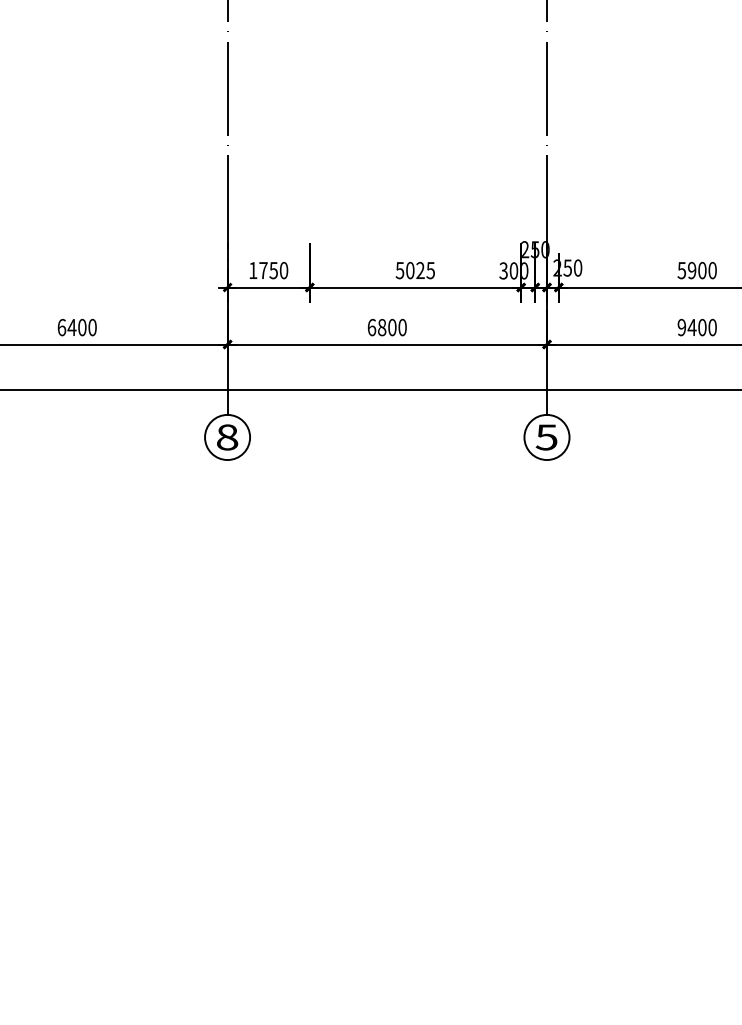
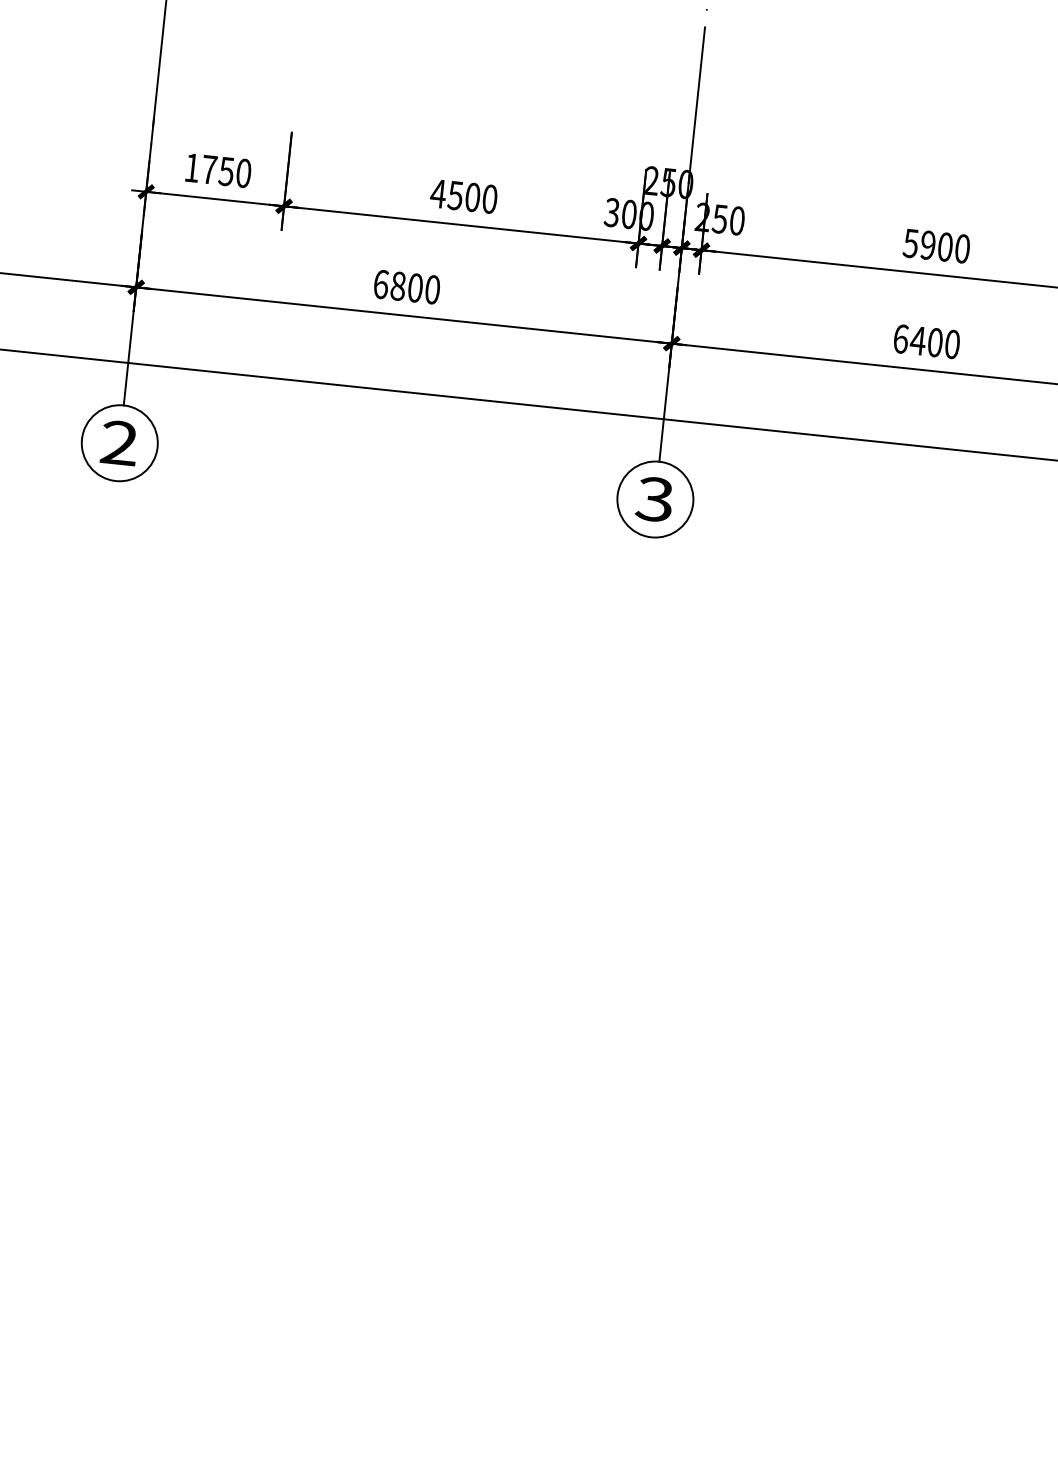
text: (414, 270) -> (462, 196), 5025 -> 4500
text: (681, 327) -> (900, 338), 9400 -> 6400
text: (227, 437) -> (119, 443), 8 -> 2
text: (547, 437) -> (656, 499), 5 -> 3

